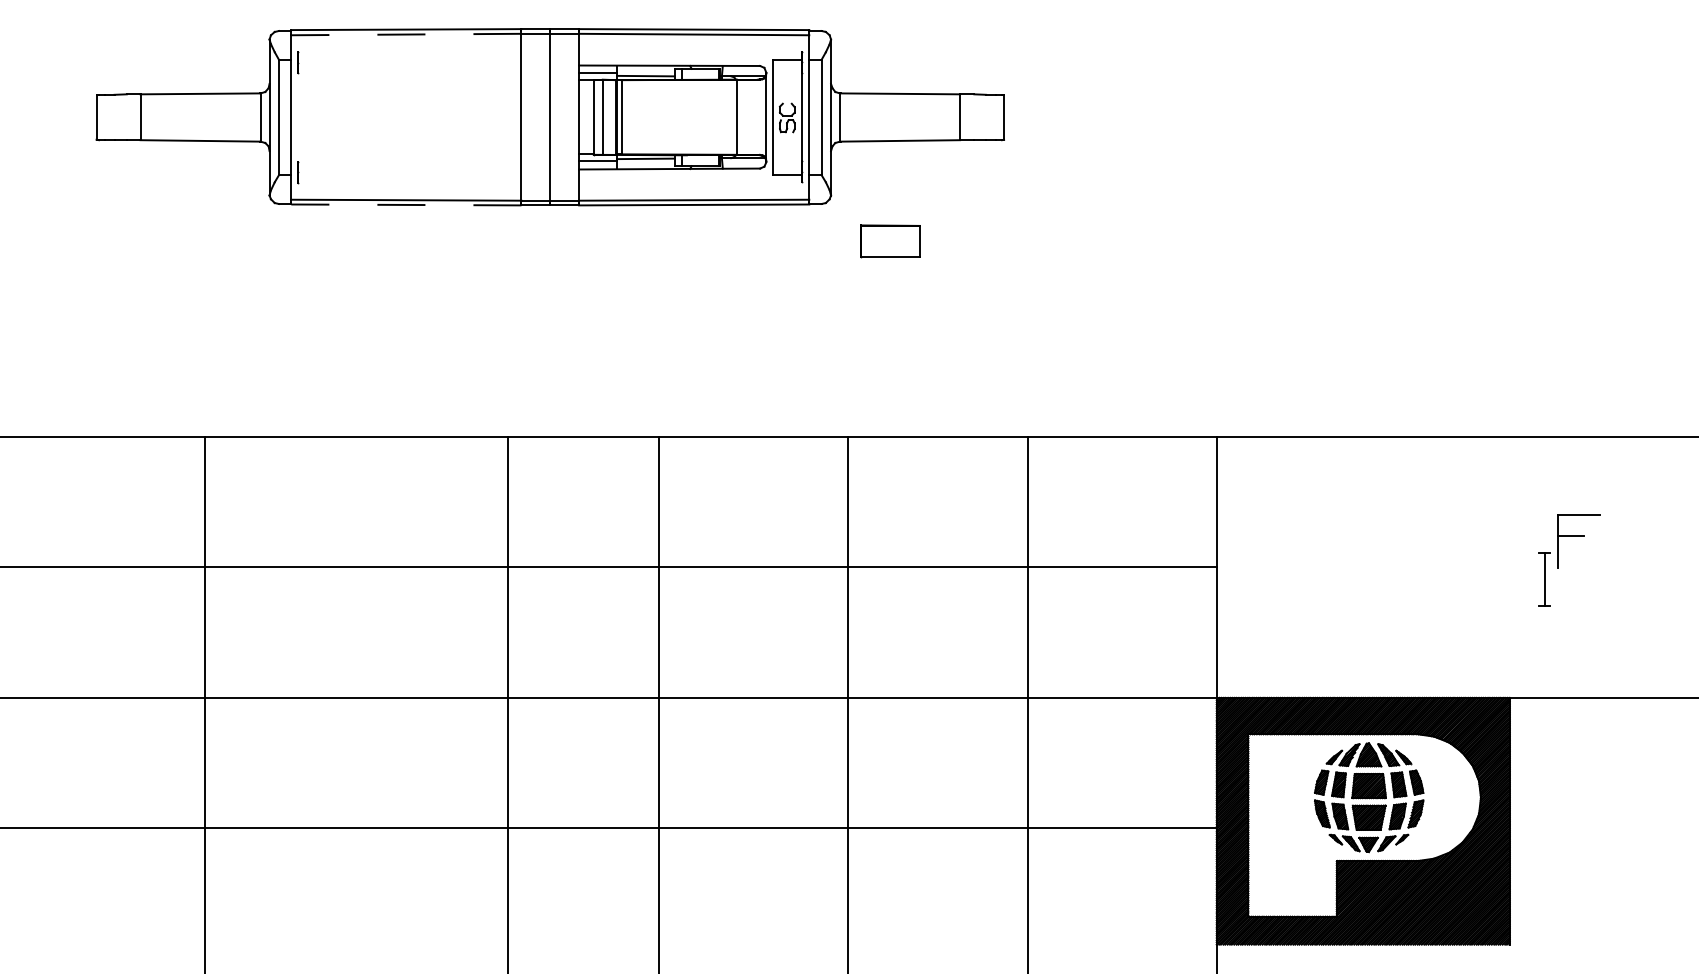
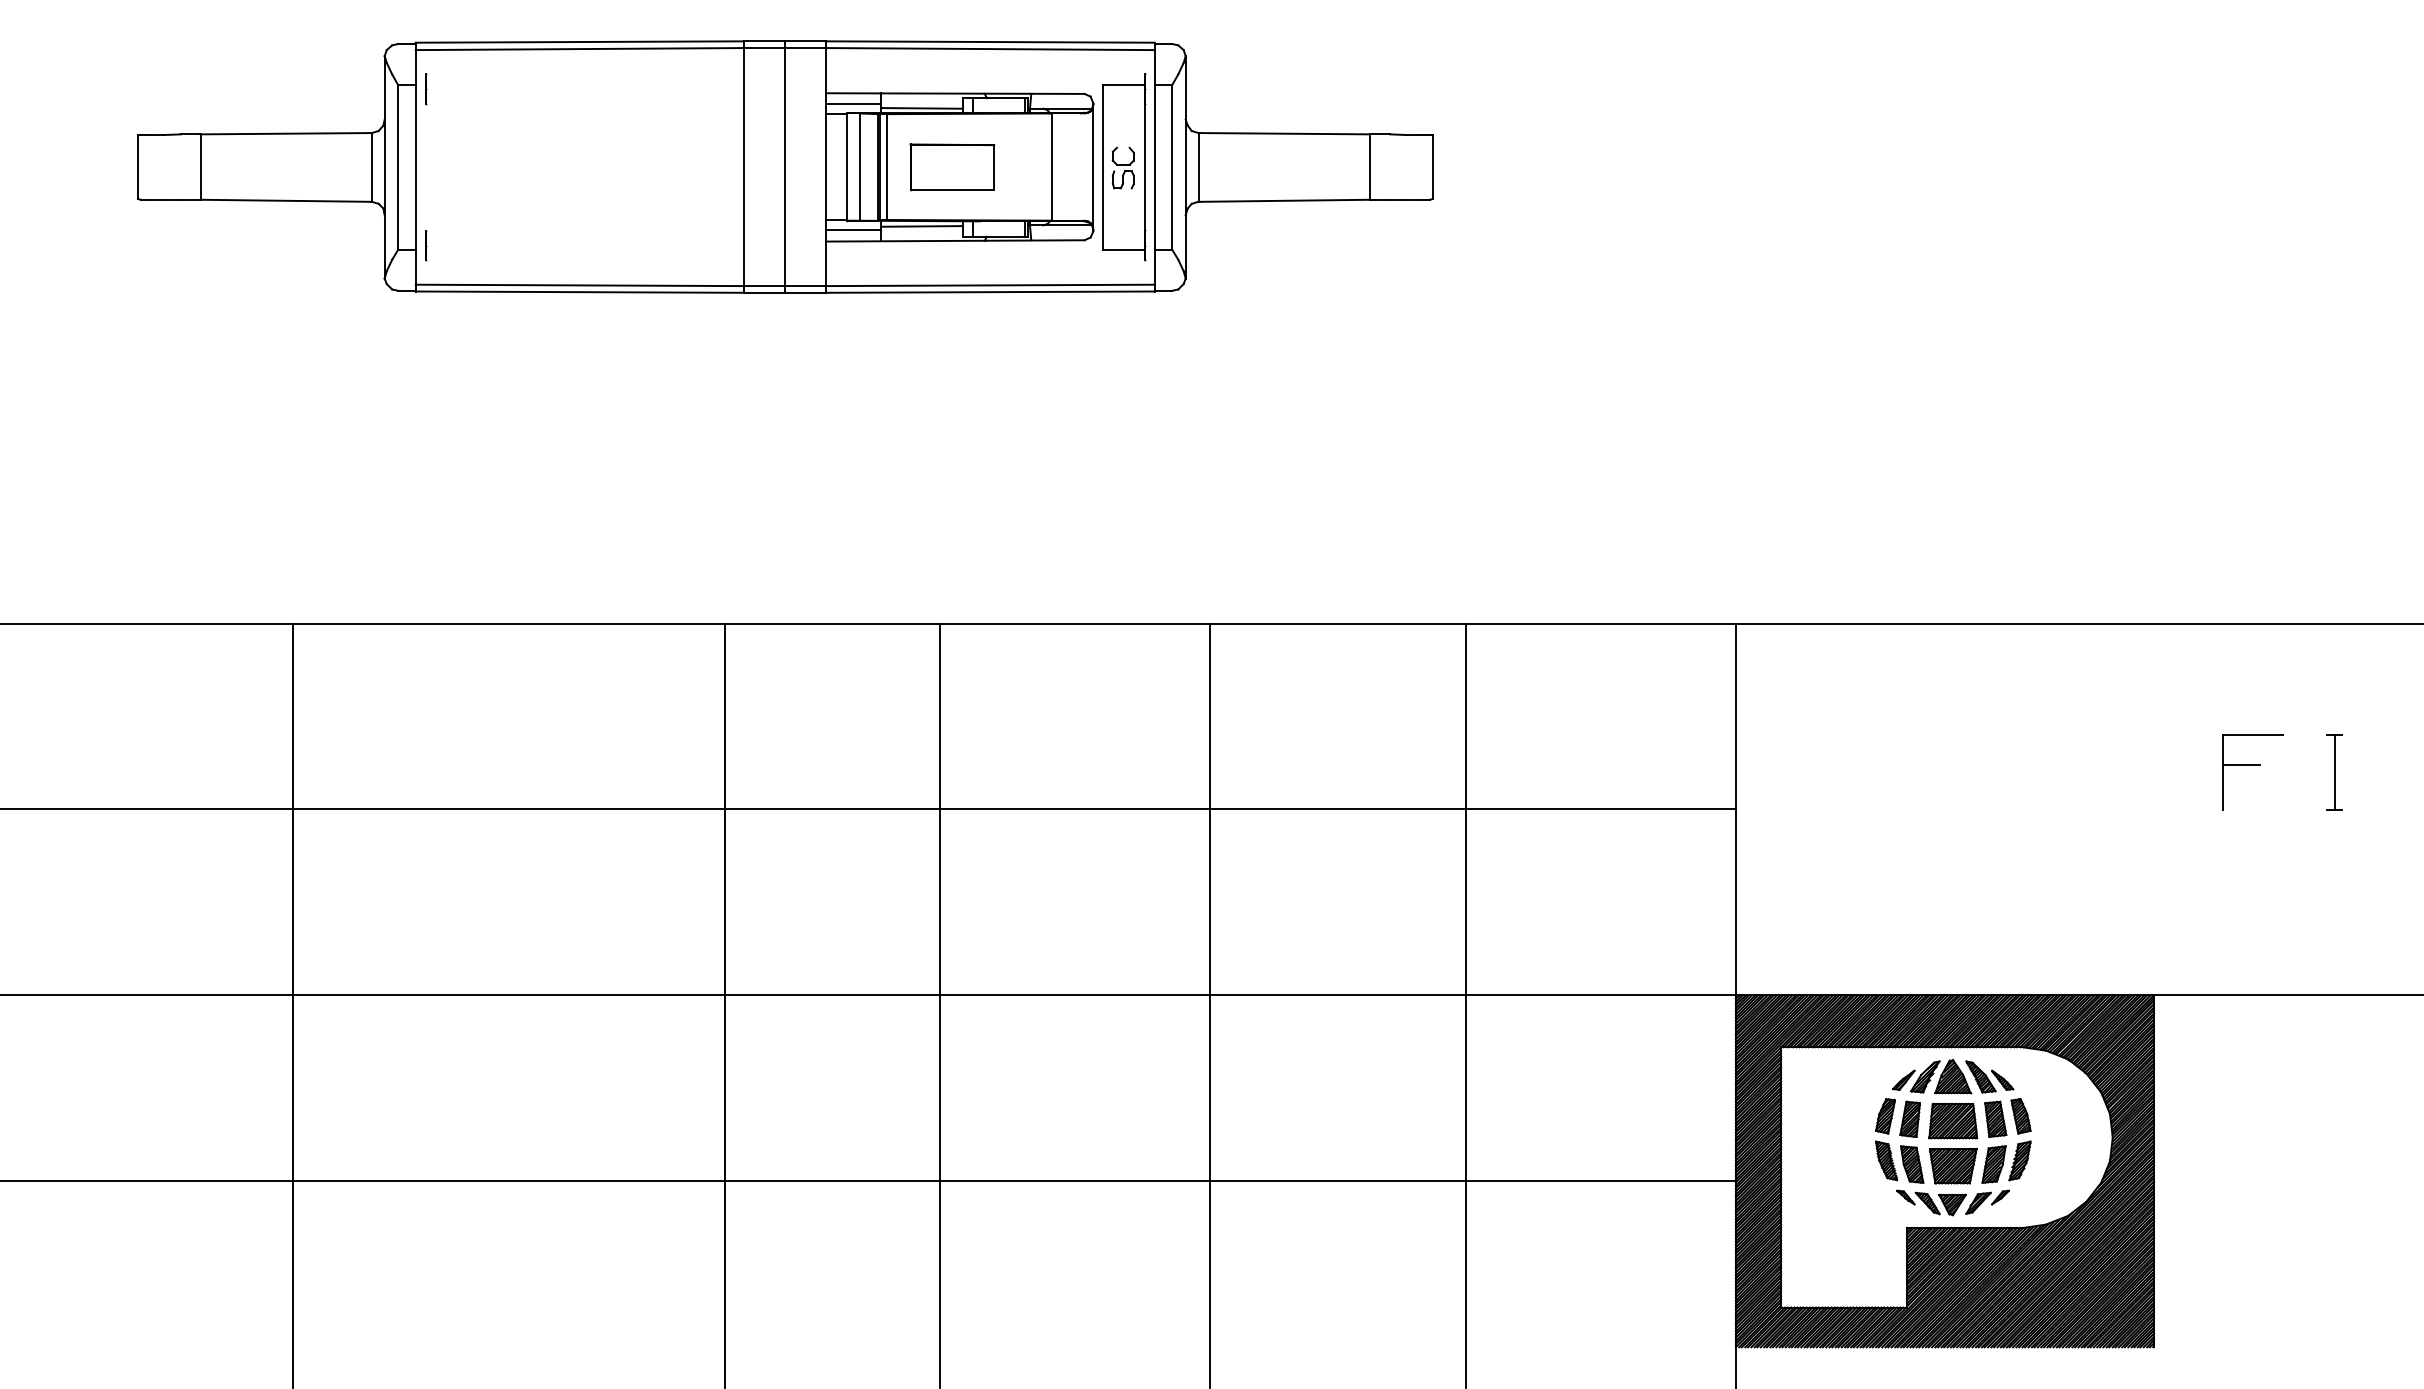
line: (405, 34) -> (578, 49), dashed -> solid
line: (405, 204) -> (578, 291), dashed -> solid
part: (890, 241) -> (952, 167), moved
part: (1544, 579) -> (2334, 772), moved

